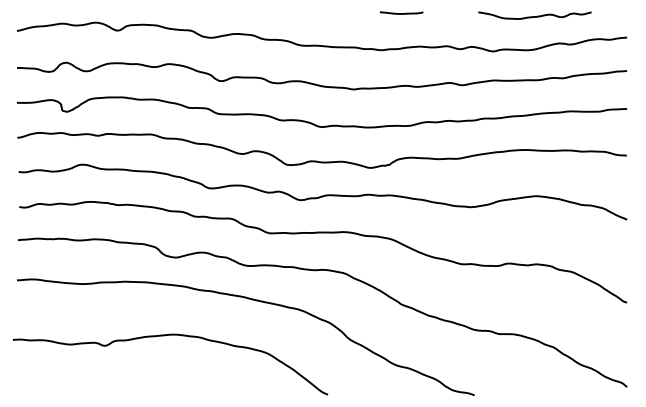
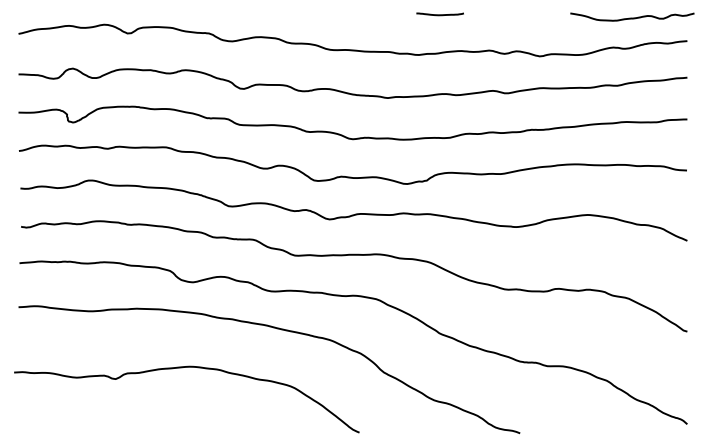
curve: (534, 16) -> (631, 18), moved

